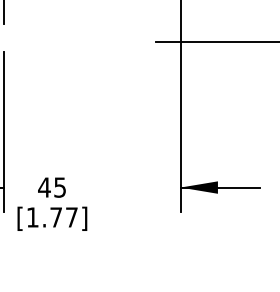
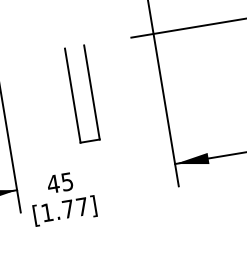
part: (82, 94) -> (73, 95), added

